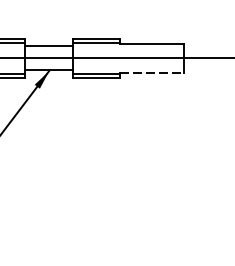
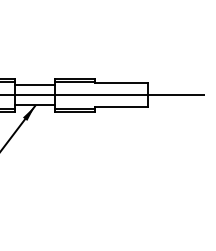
line: (151, 72) -> (121, 107), dashed -> solid

